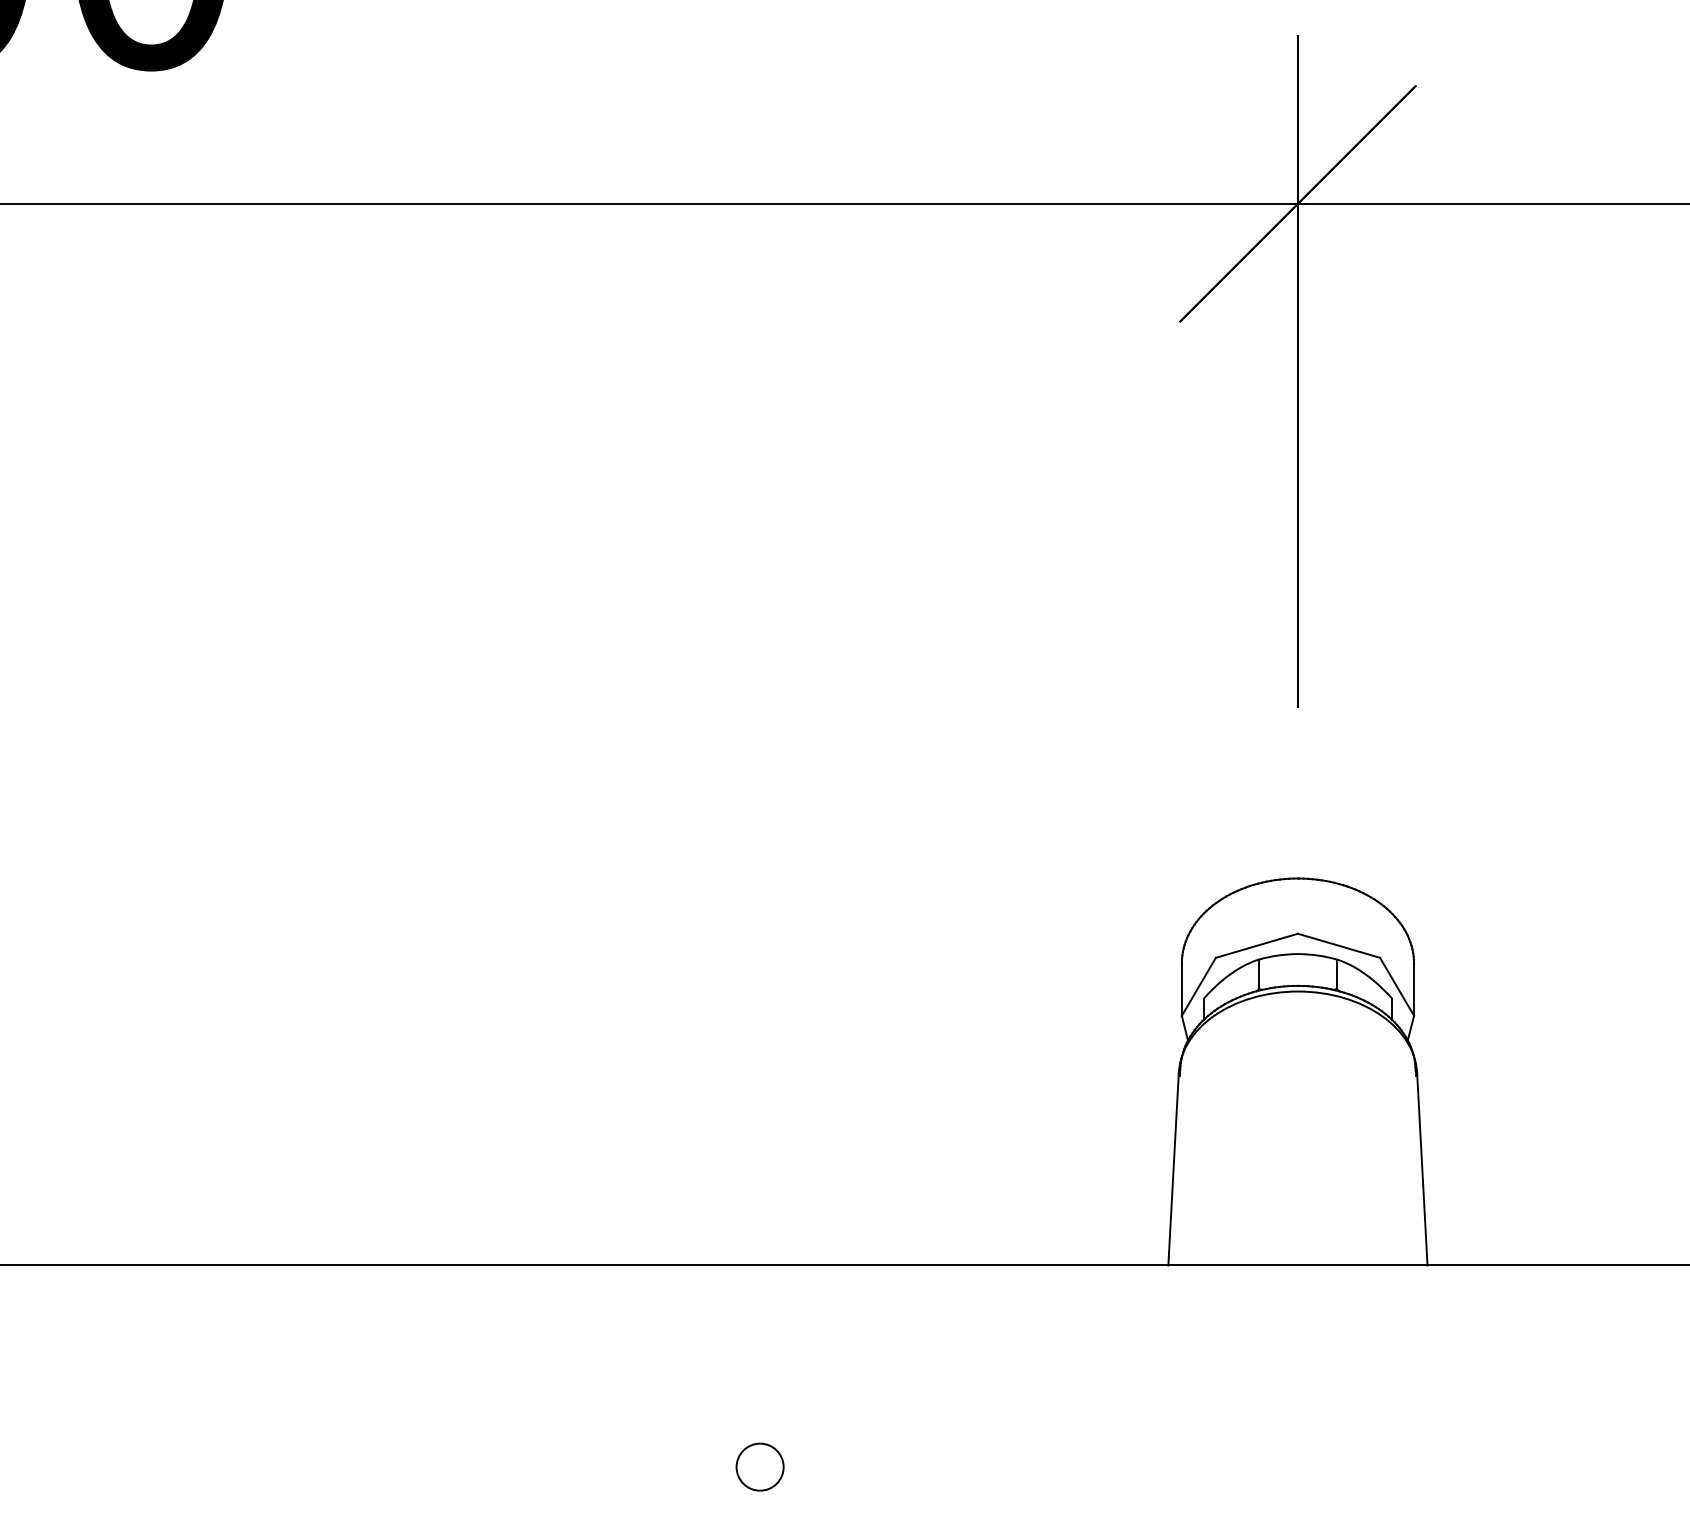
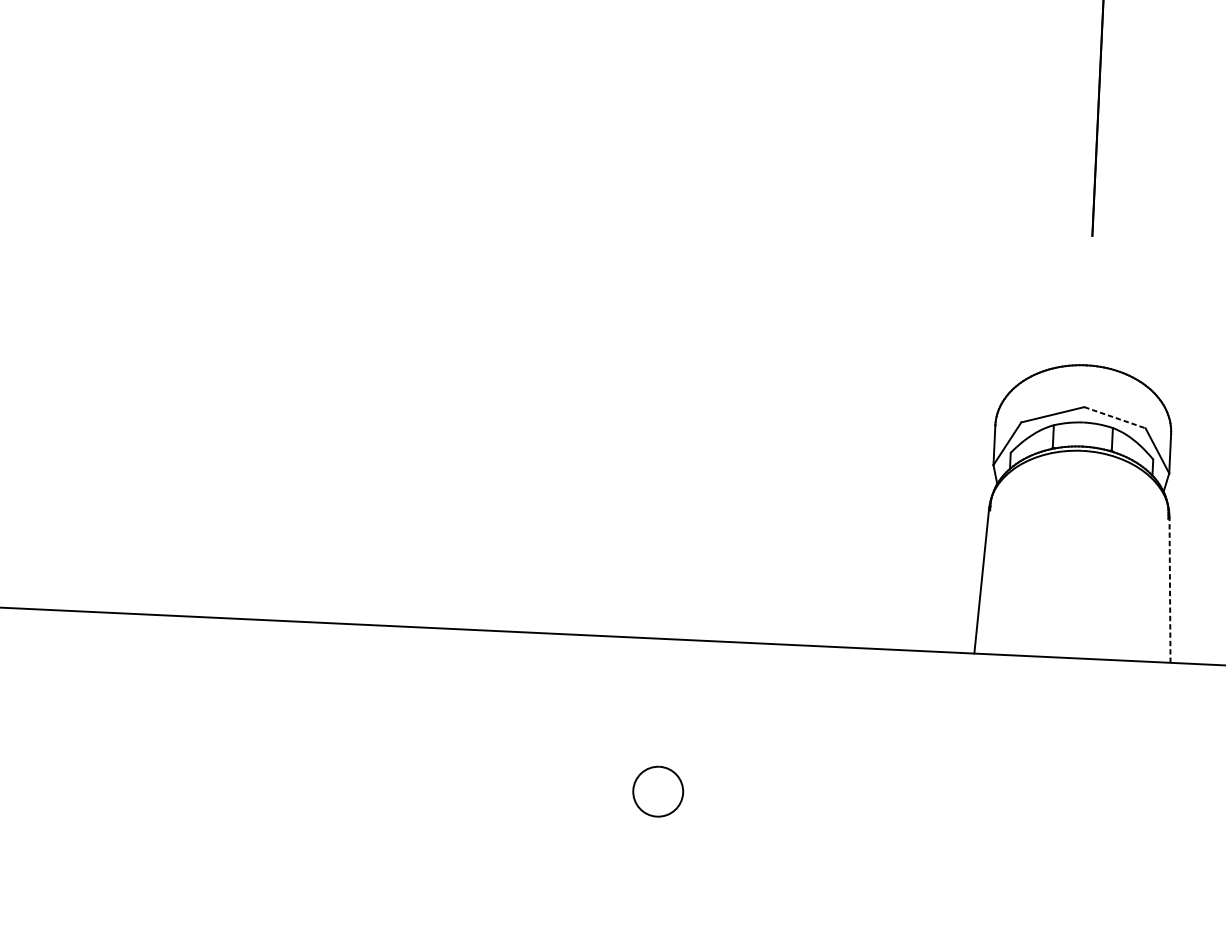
line: (1339, 945) -> (1115, 417), solid -> dashed
line: (1422, 1169) -> (1170, 590), solid -> dashed
part: (759, 1466) -> (657, 791), size x1.4

